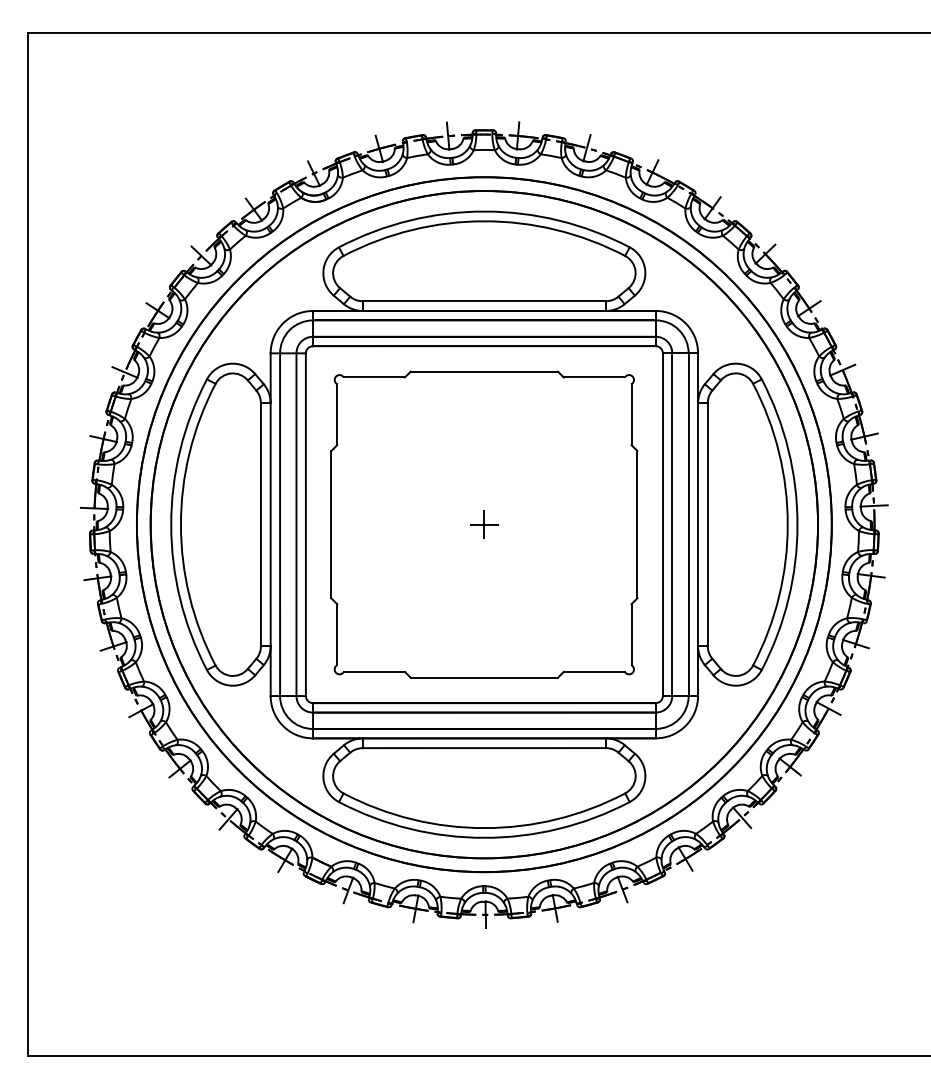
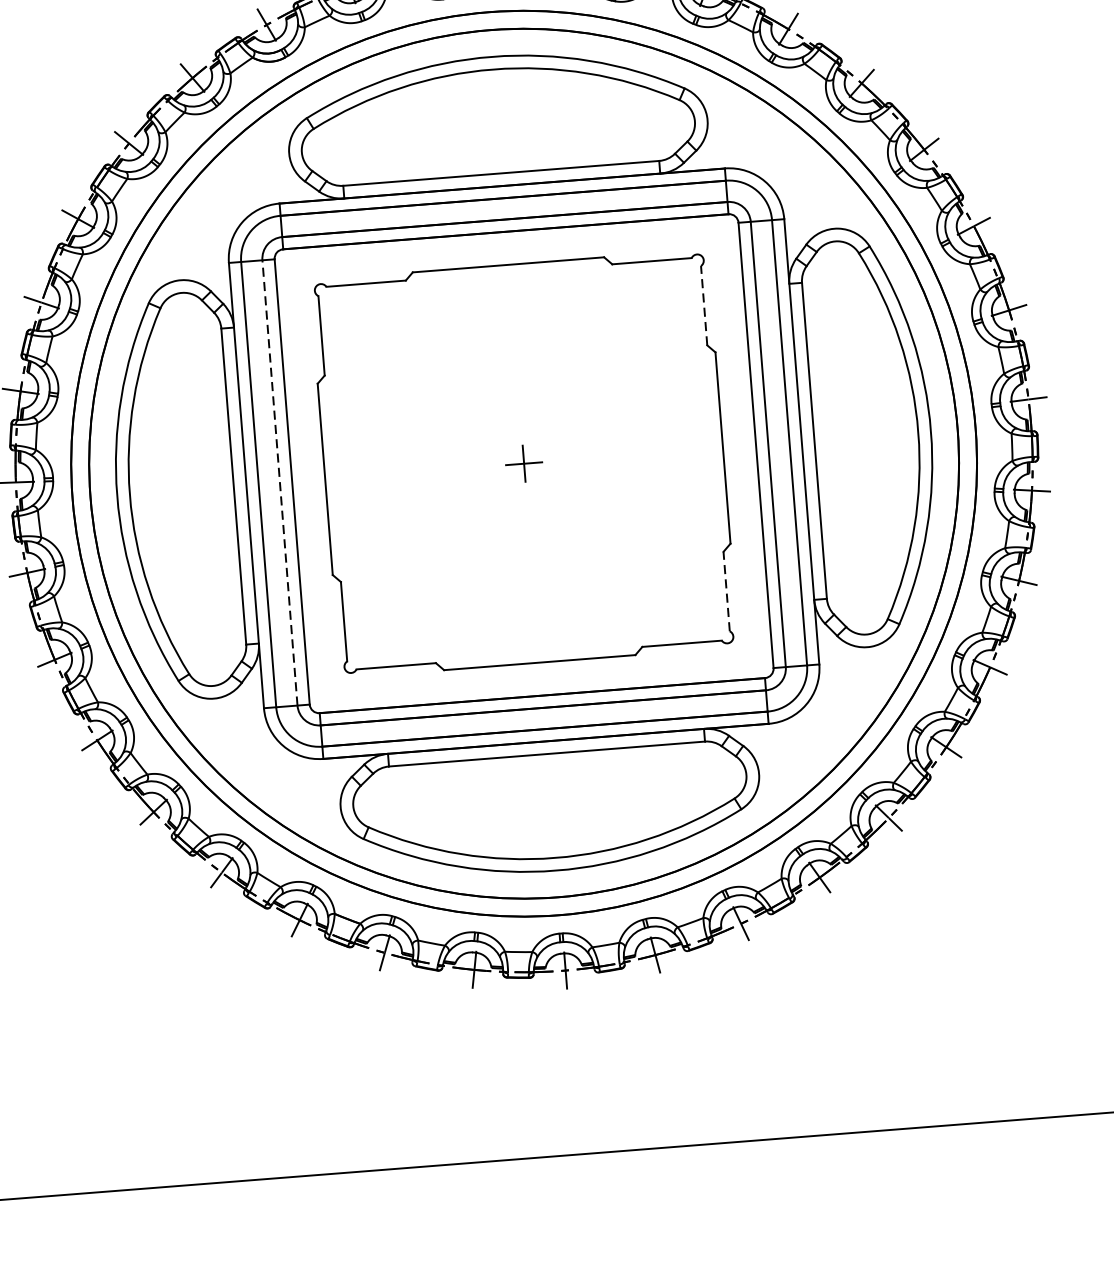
line: (631, 414) -> (704, 305), solid -> dashed
line: (296, 524) -> (279, 482), solid -> dashed
line: (631, 634) -> (726, 591), solid -> dashed

